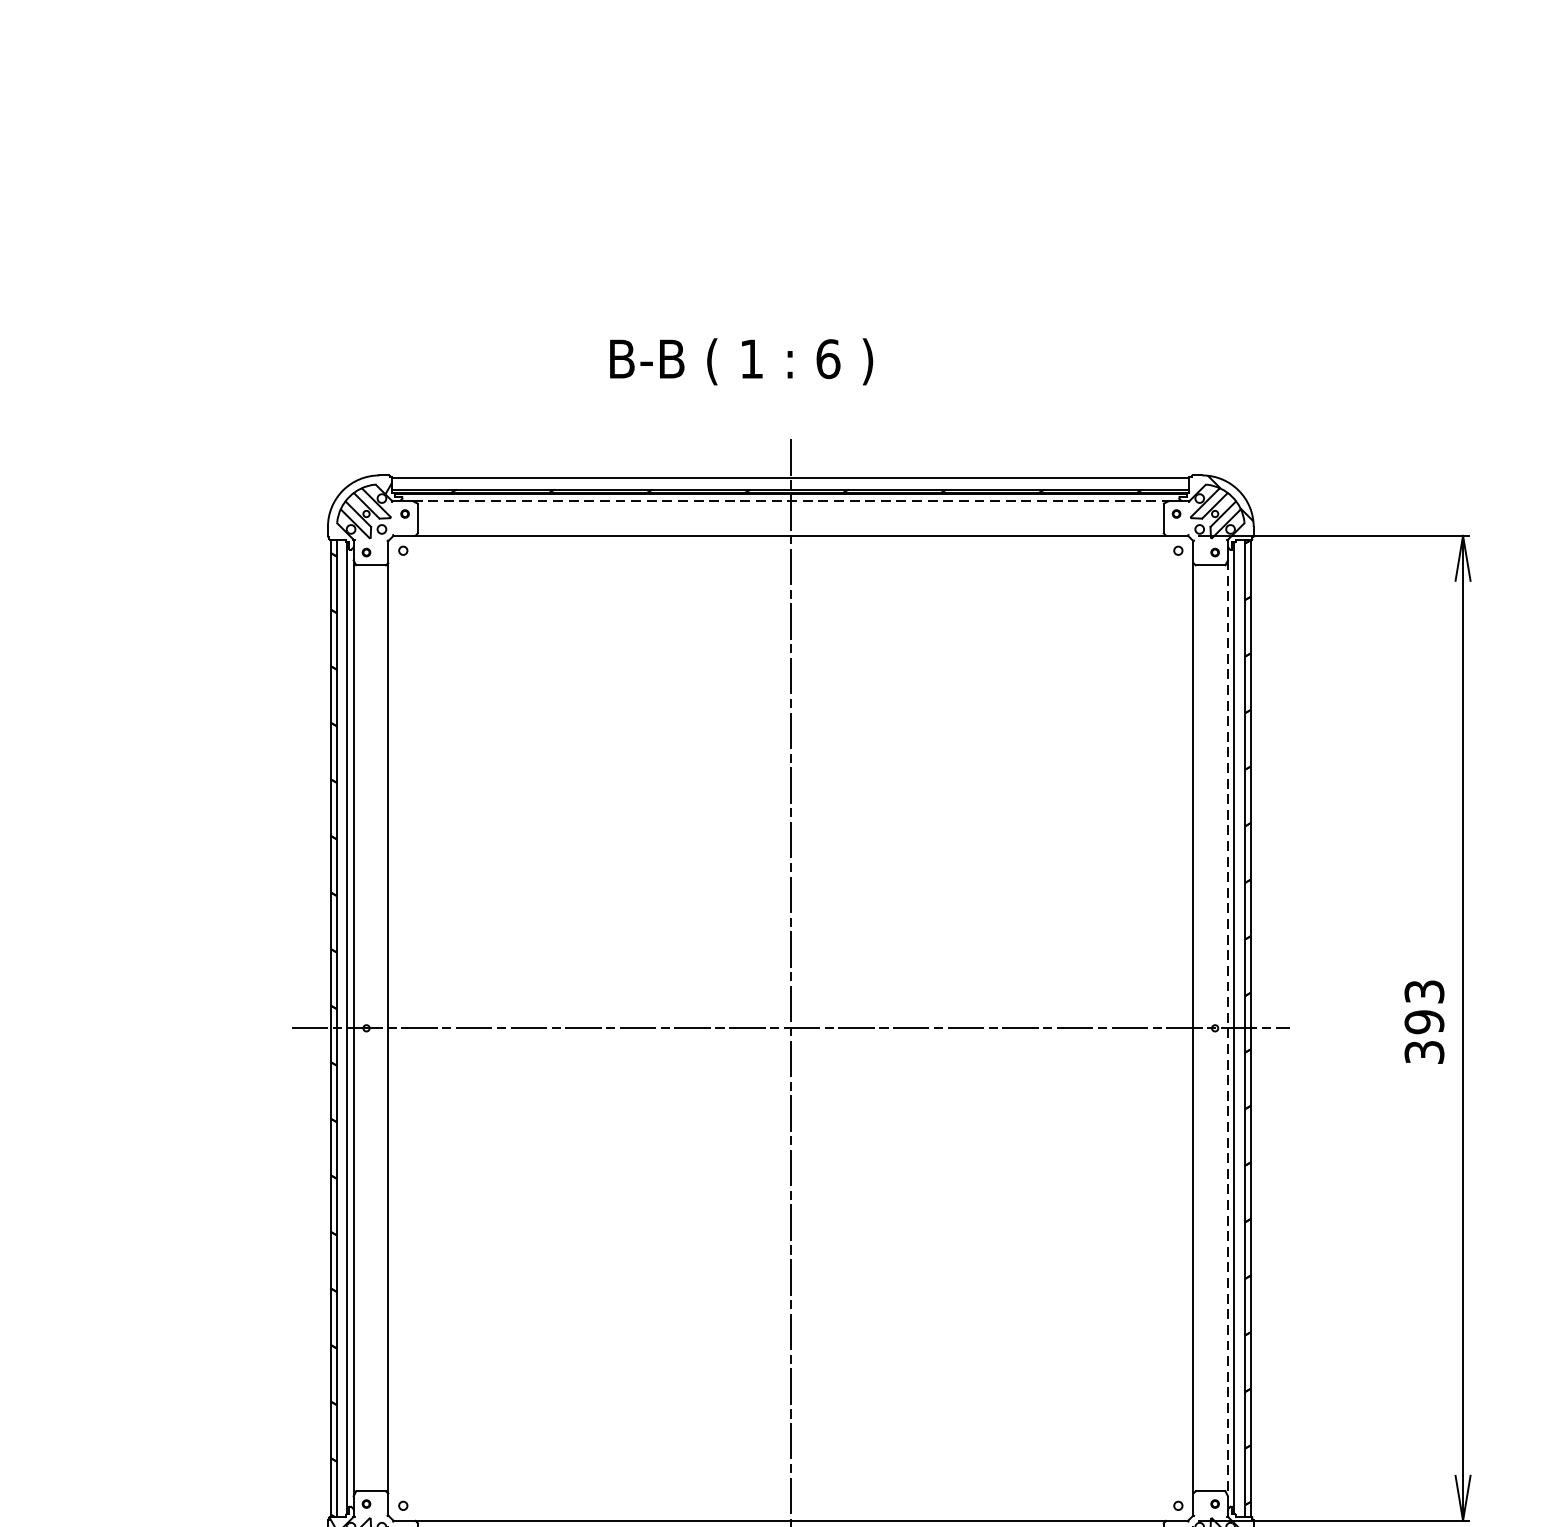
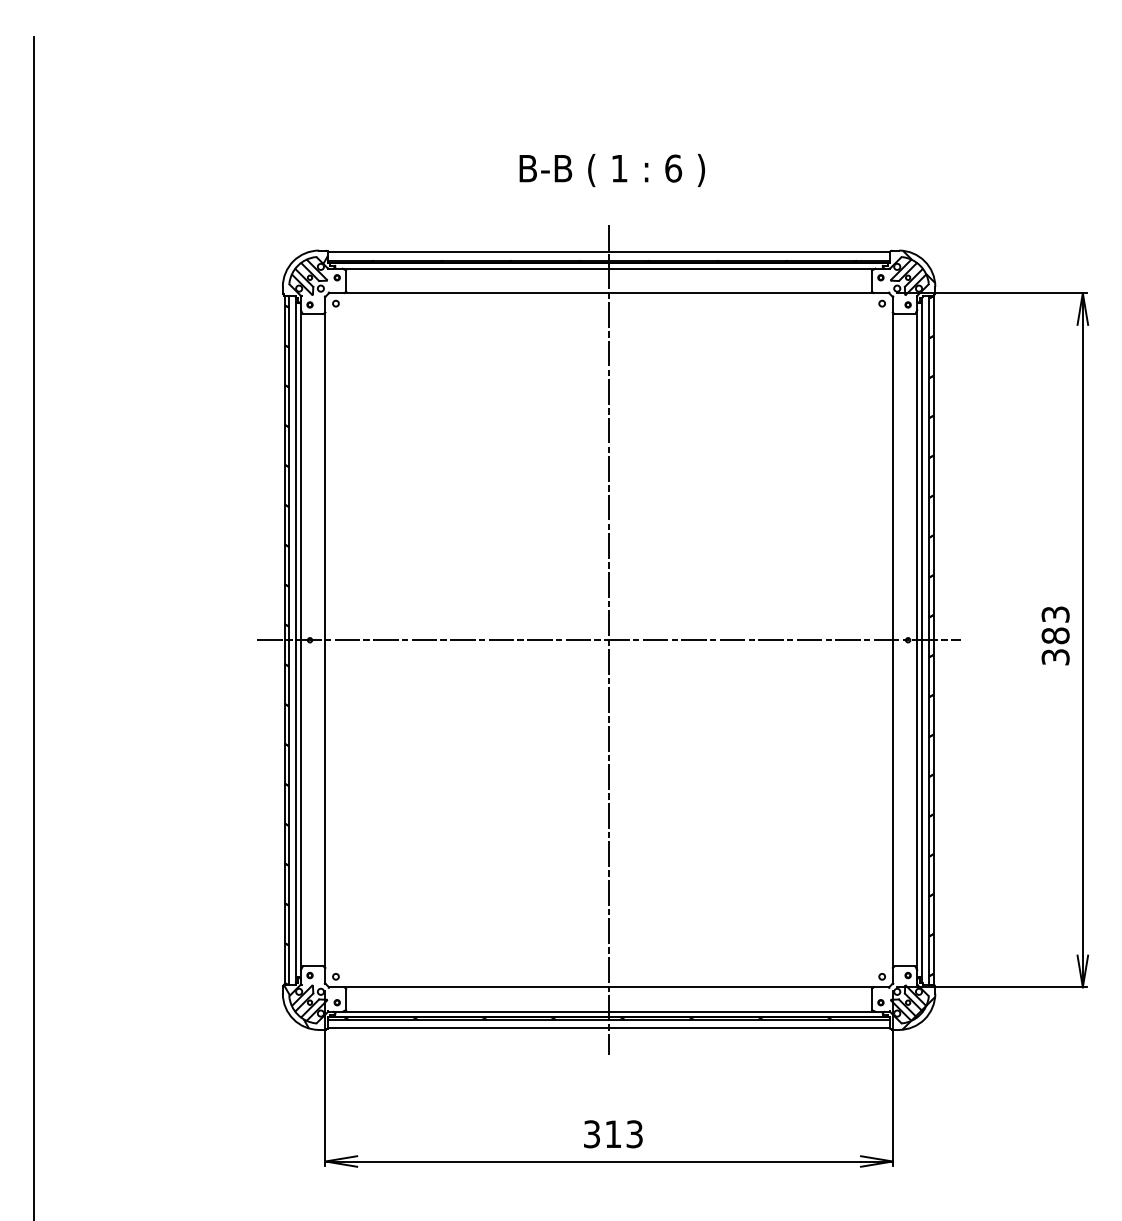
text: (740, 361) -> (611, 170), moved
line: (791, 500) -> (609, 268), dashed -> solid
text: (1424, 1021) -> (1055, 635), 393 -> 383
line: (1228, 1028) -> (917, 640), dashed -> solid

